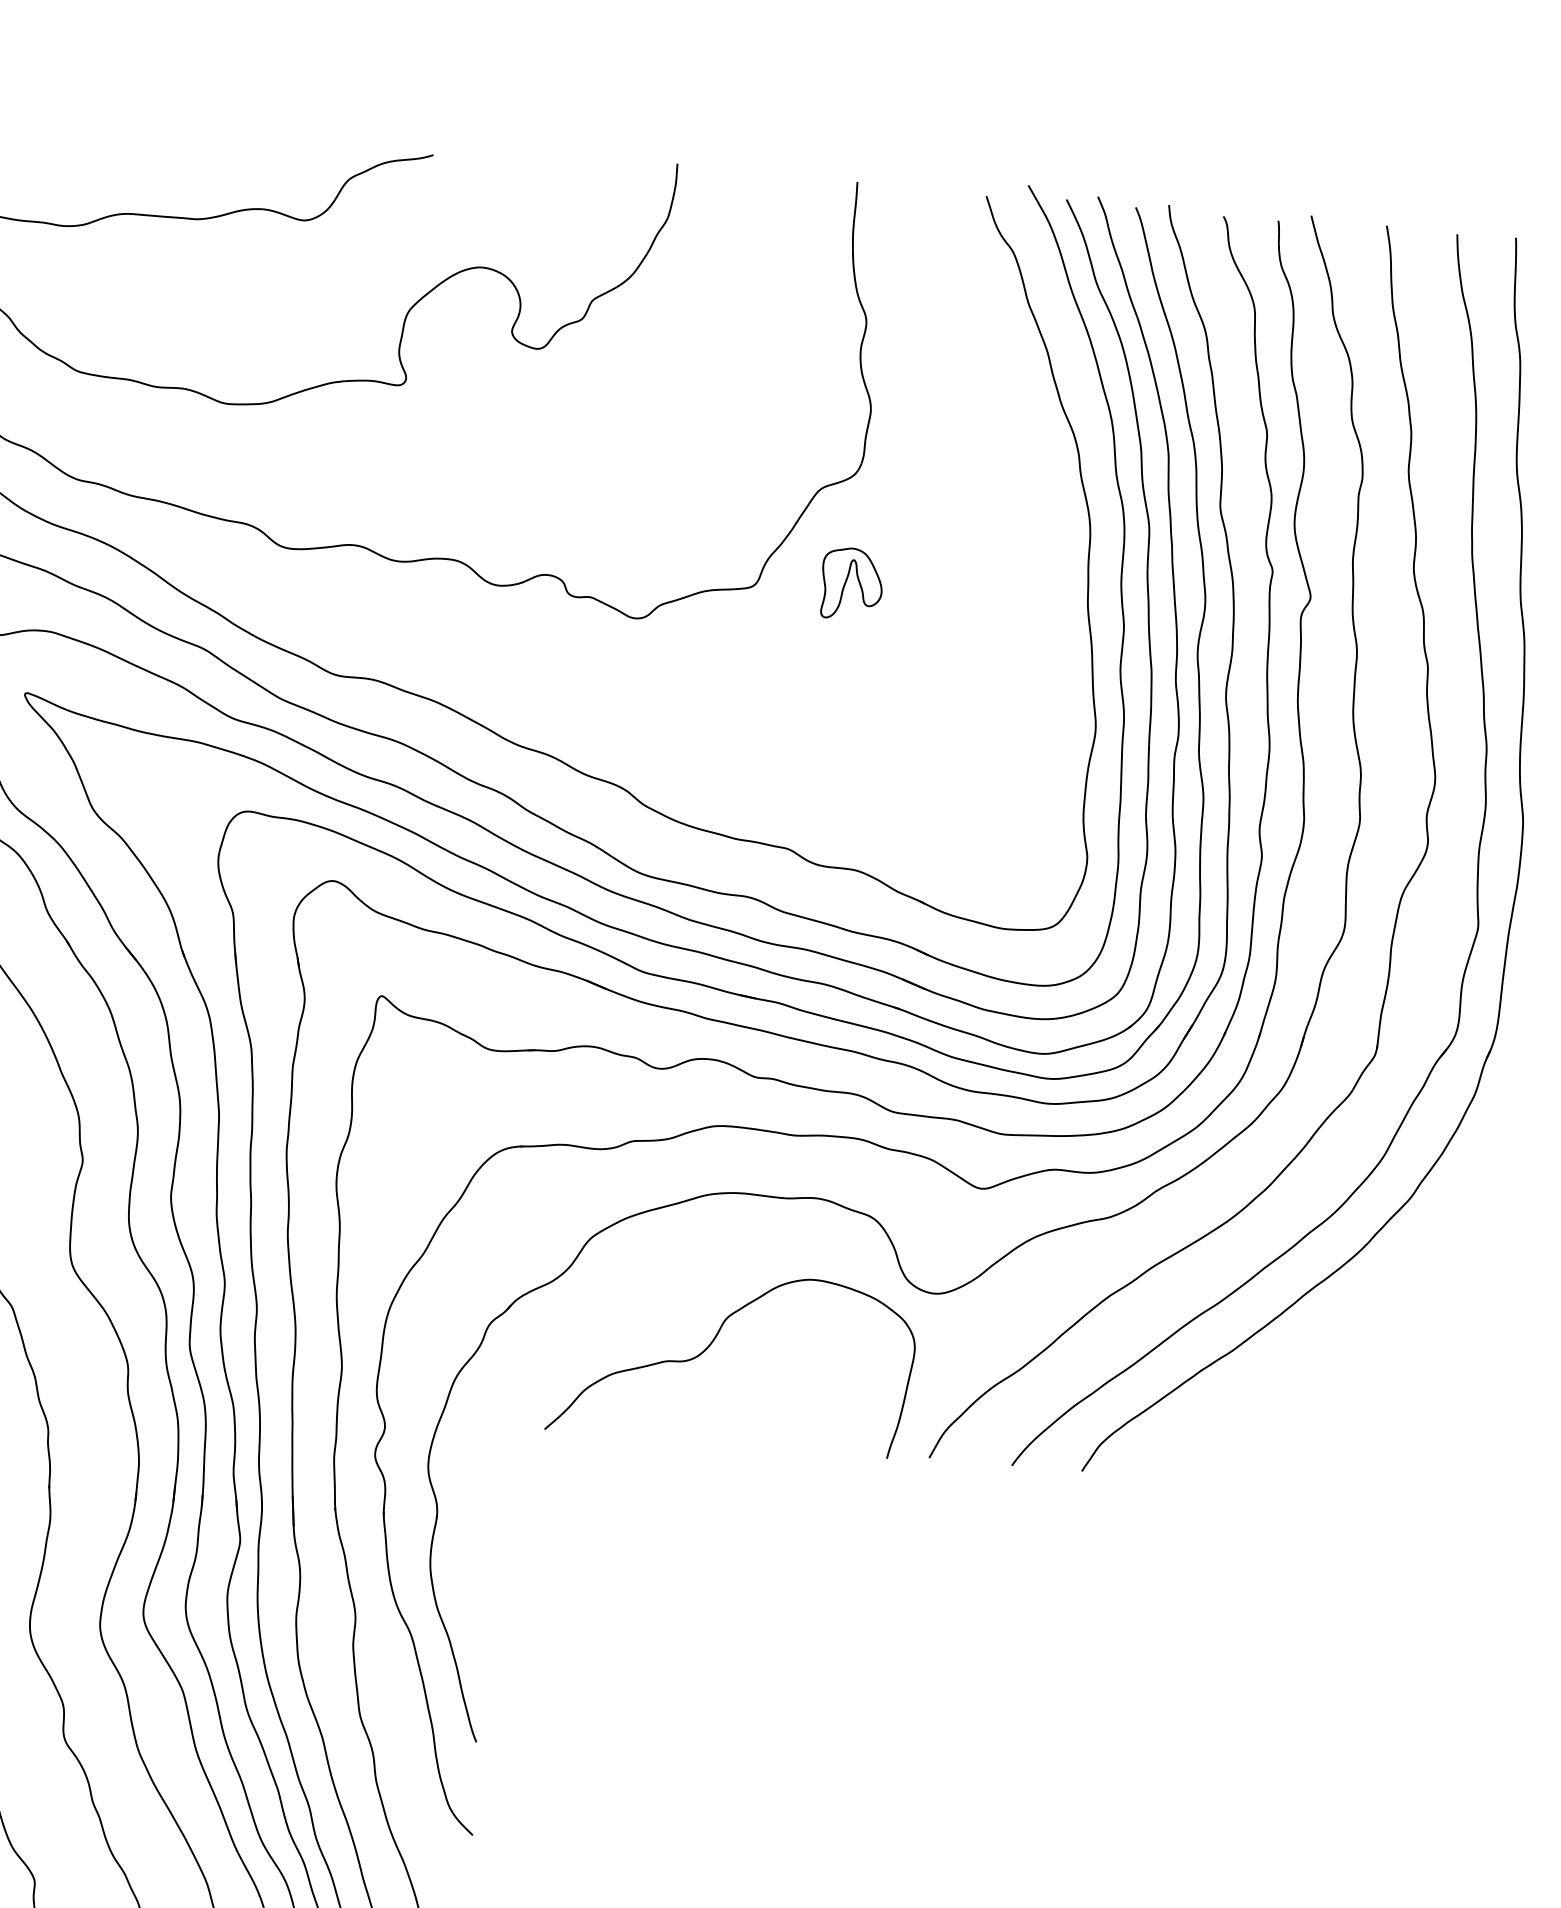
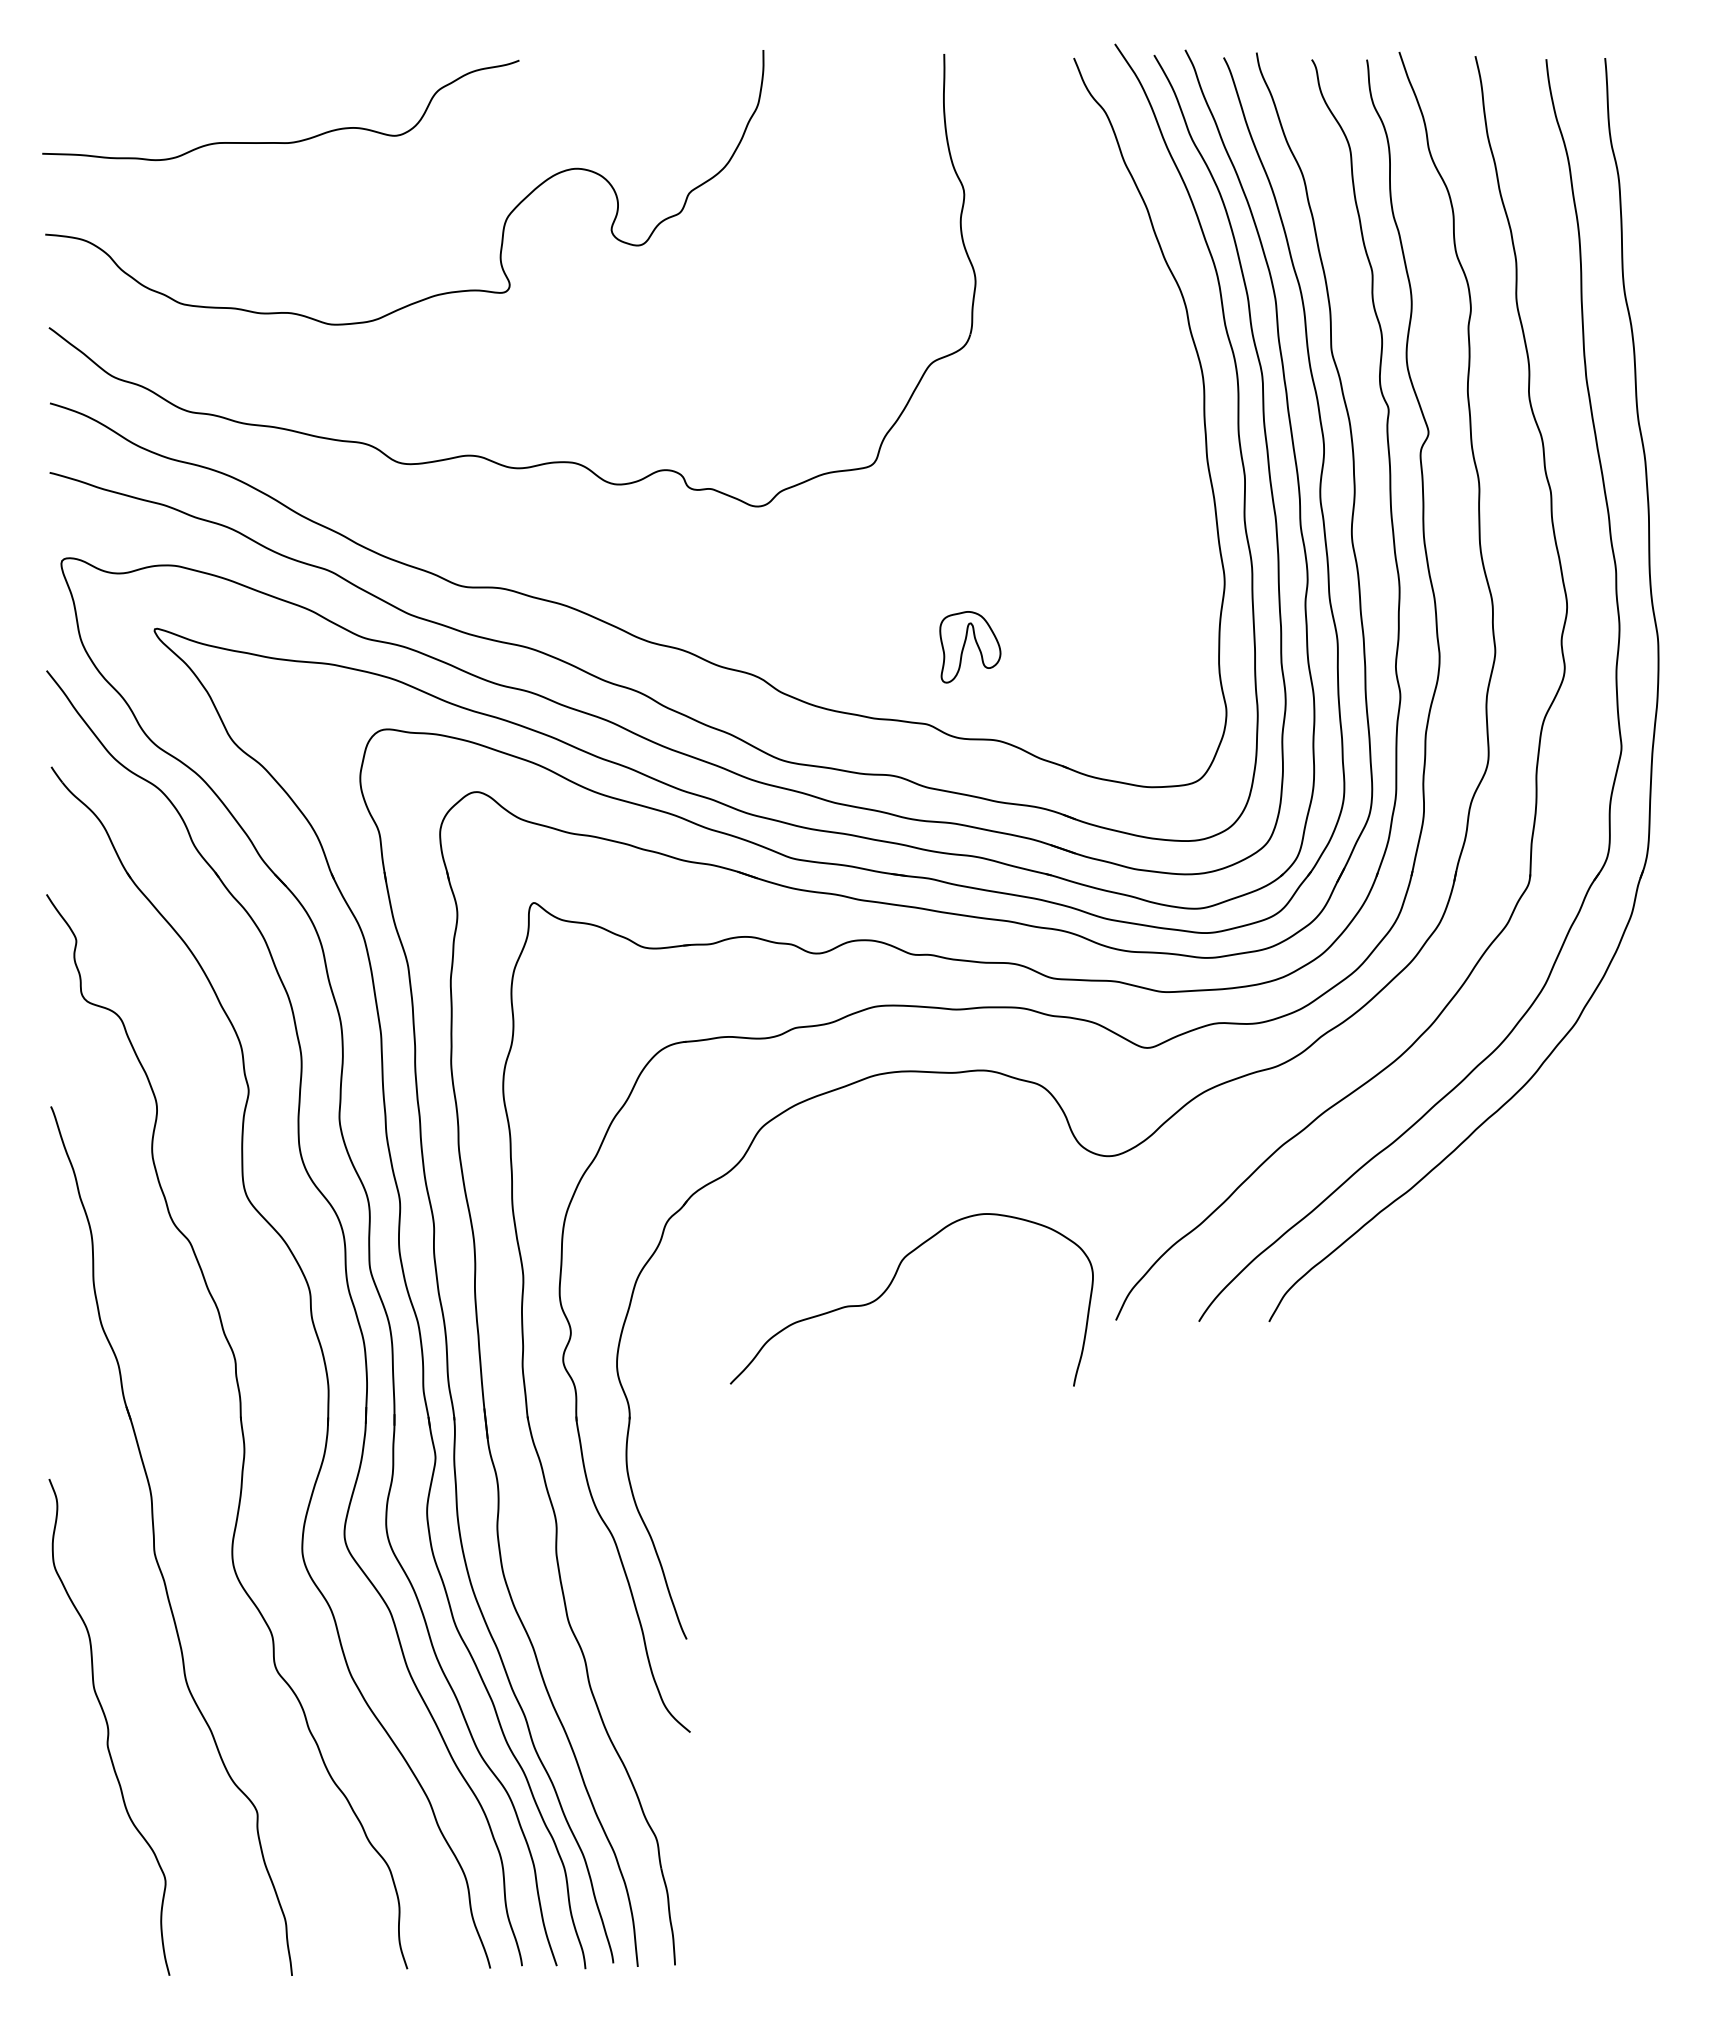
part: (852, 584) -> (970, 647), moved
curve: (713, 1342) -> (891, 1284), moved

